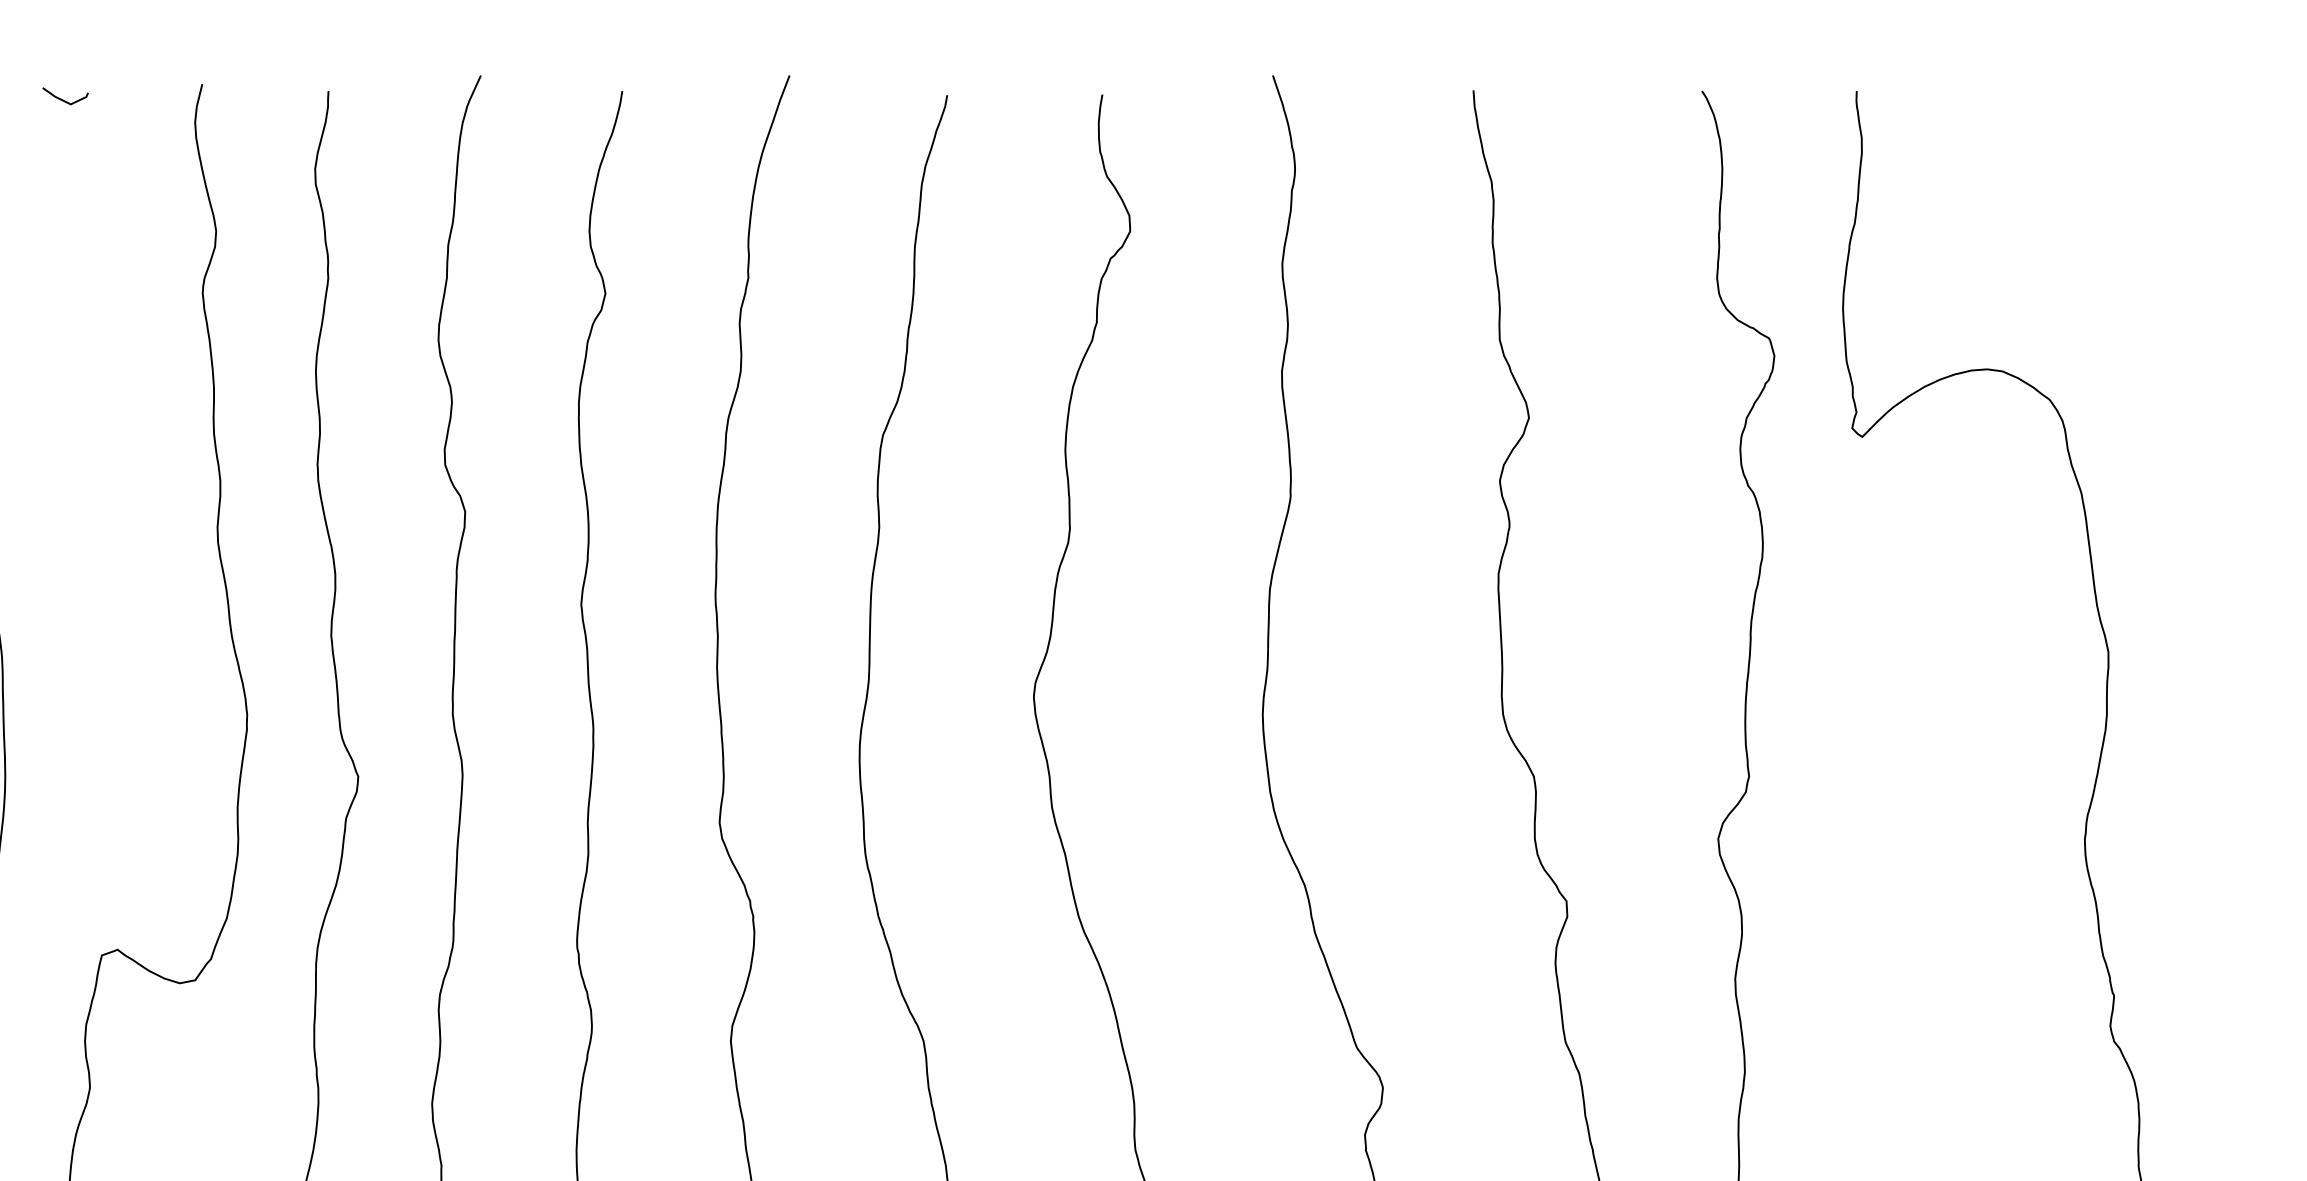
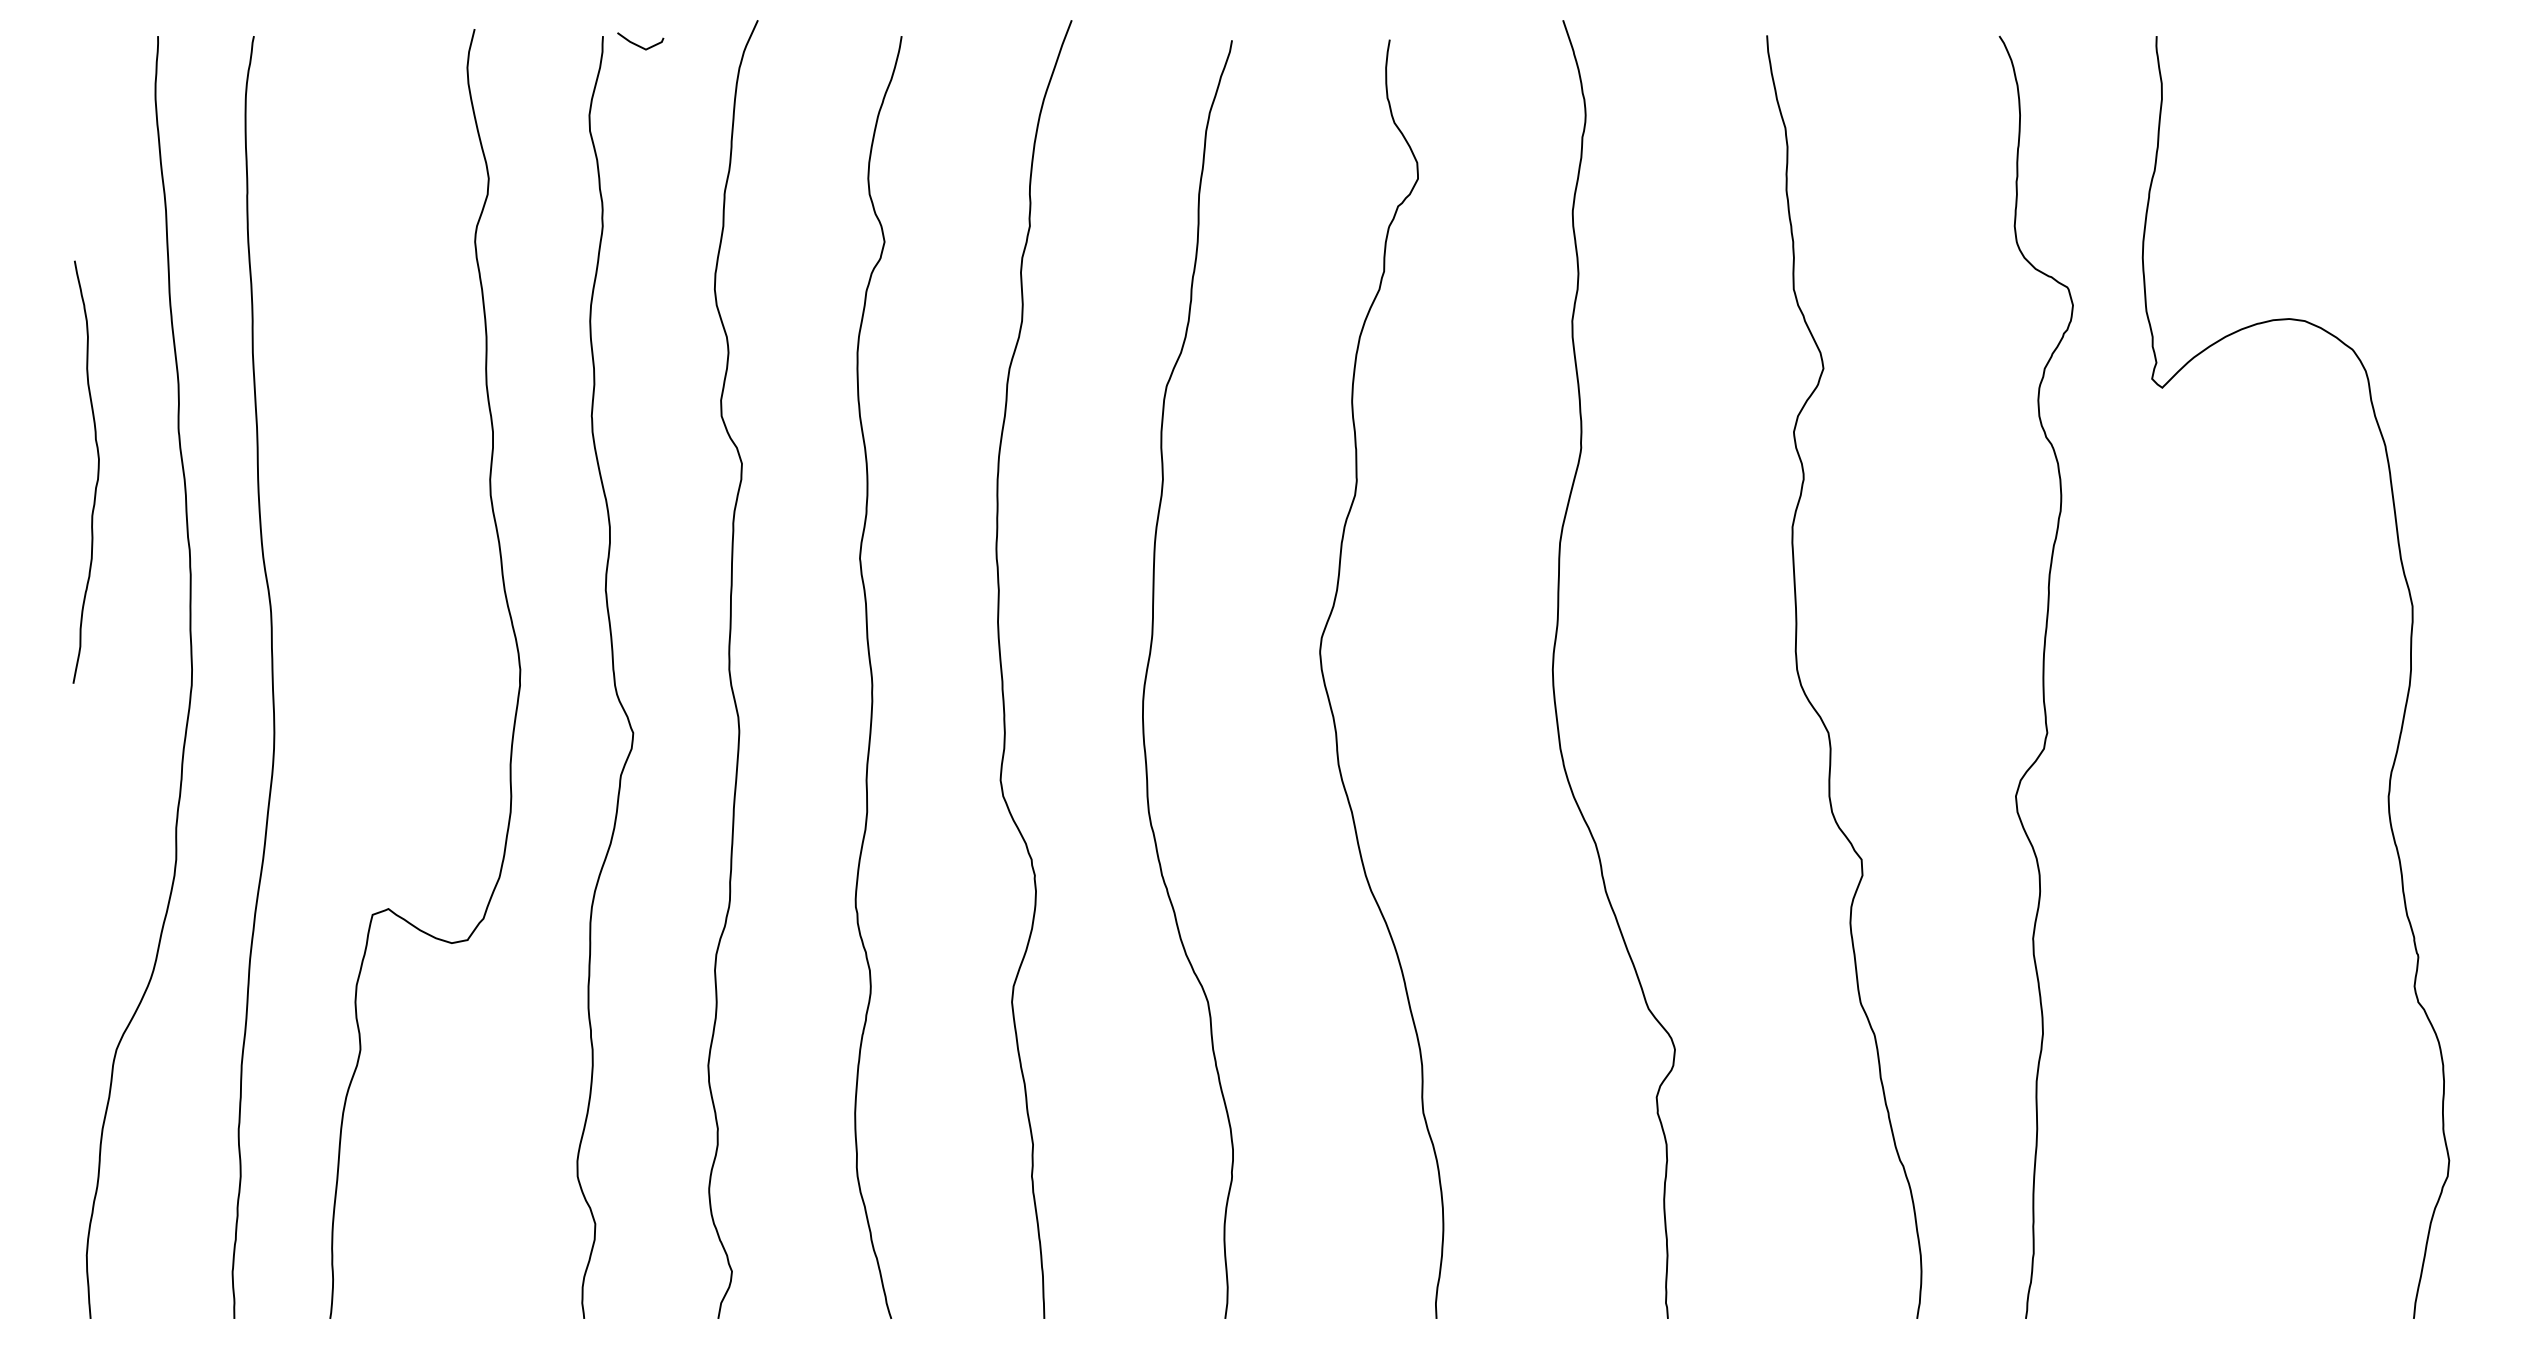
line: (63, 99) -> (638, 44), moved

